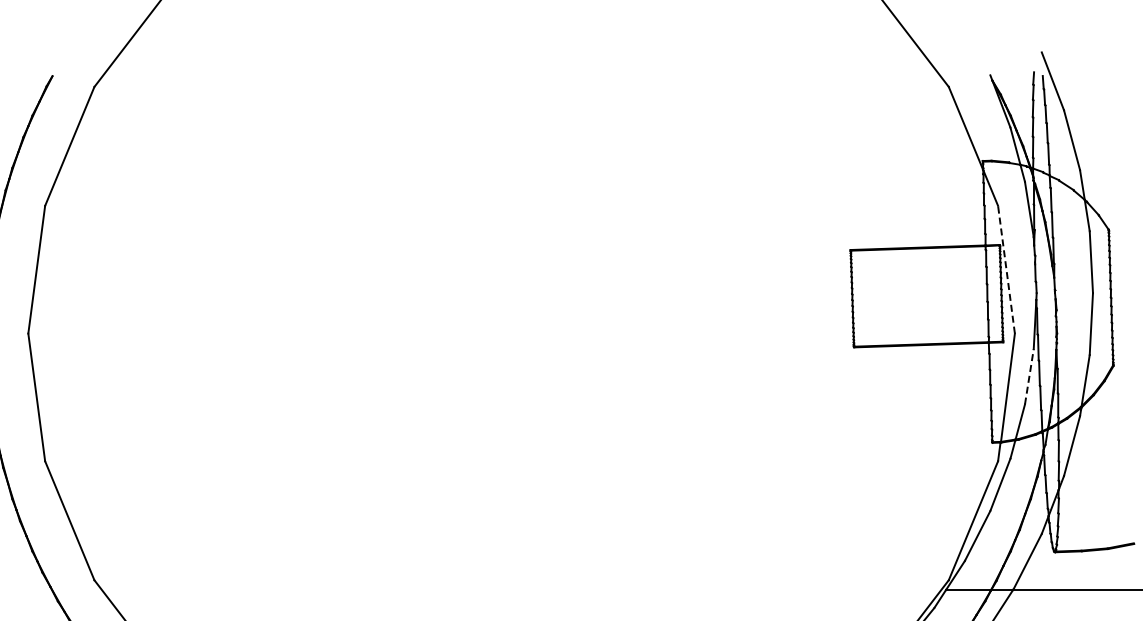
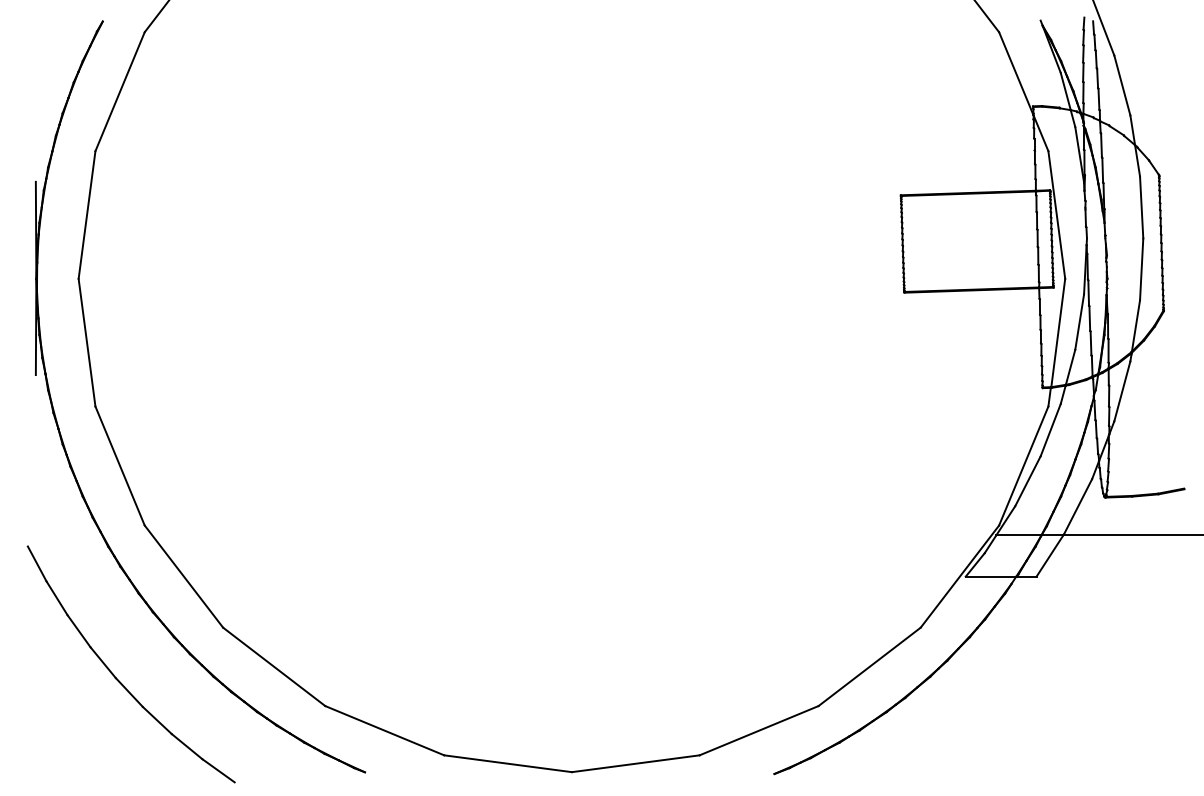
line: (1006, 269) -> (1056, 214), dashed -> solid
line: (1029, 376) -> (1079, 321), dashed -> solid

